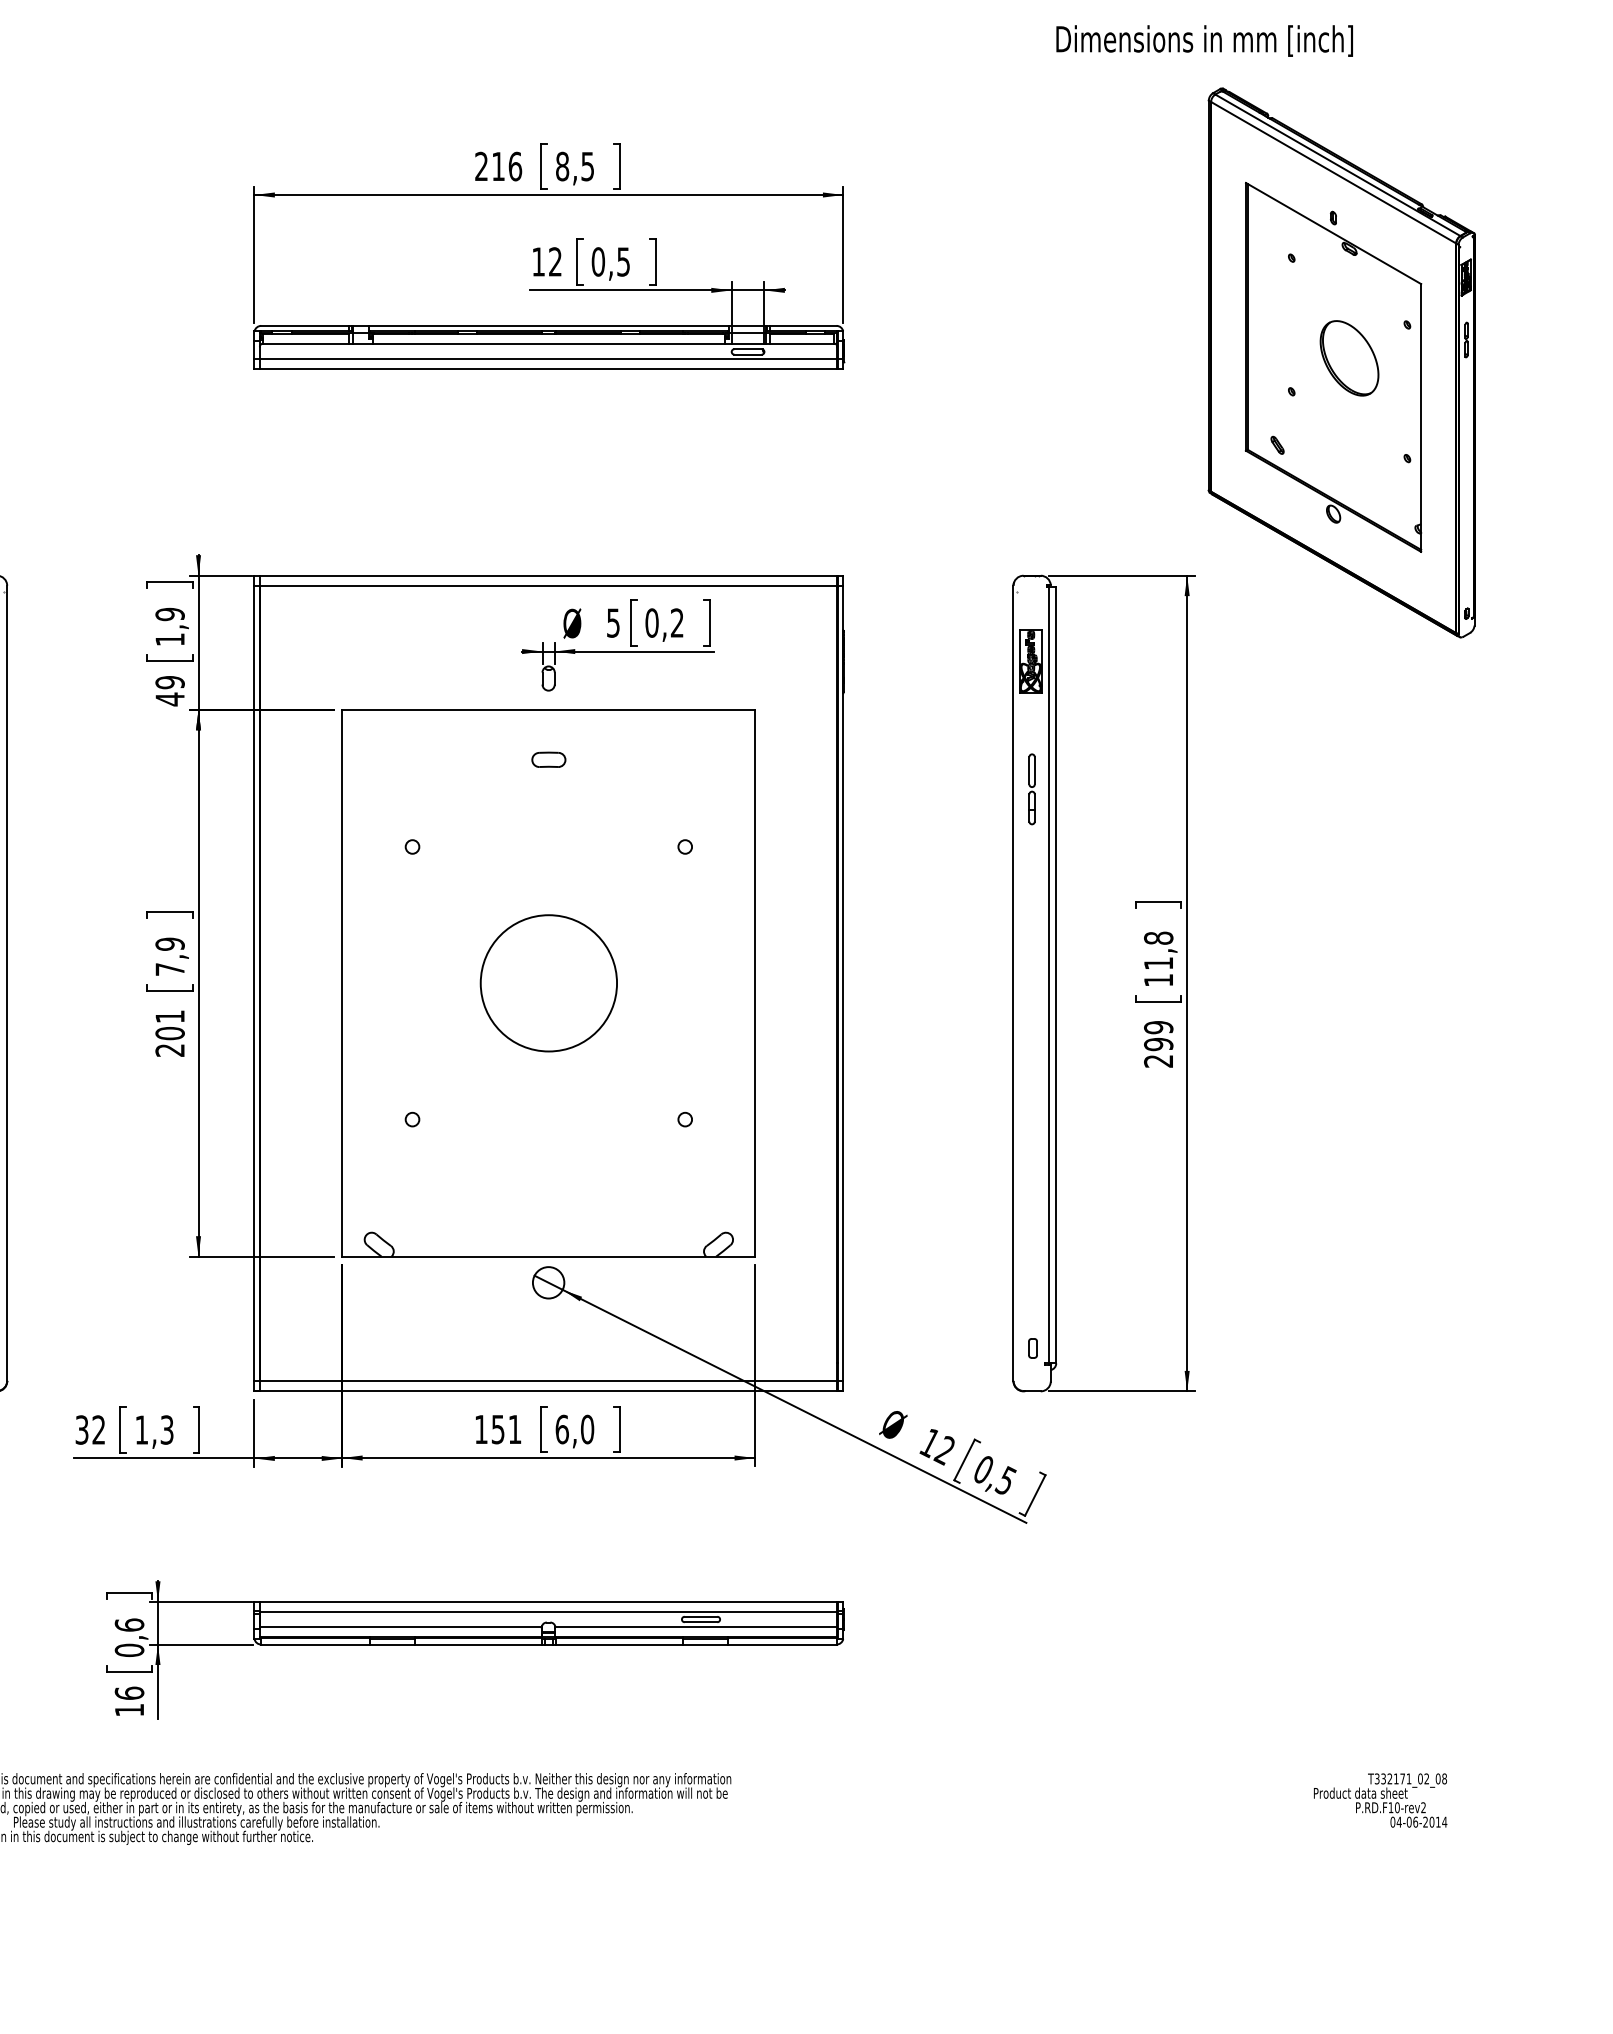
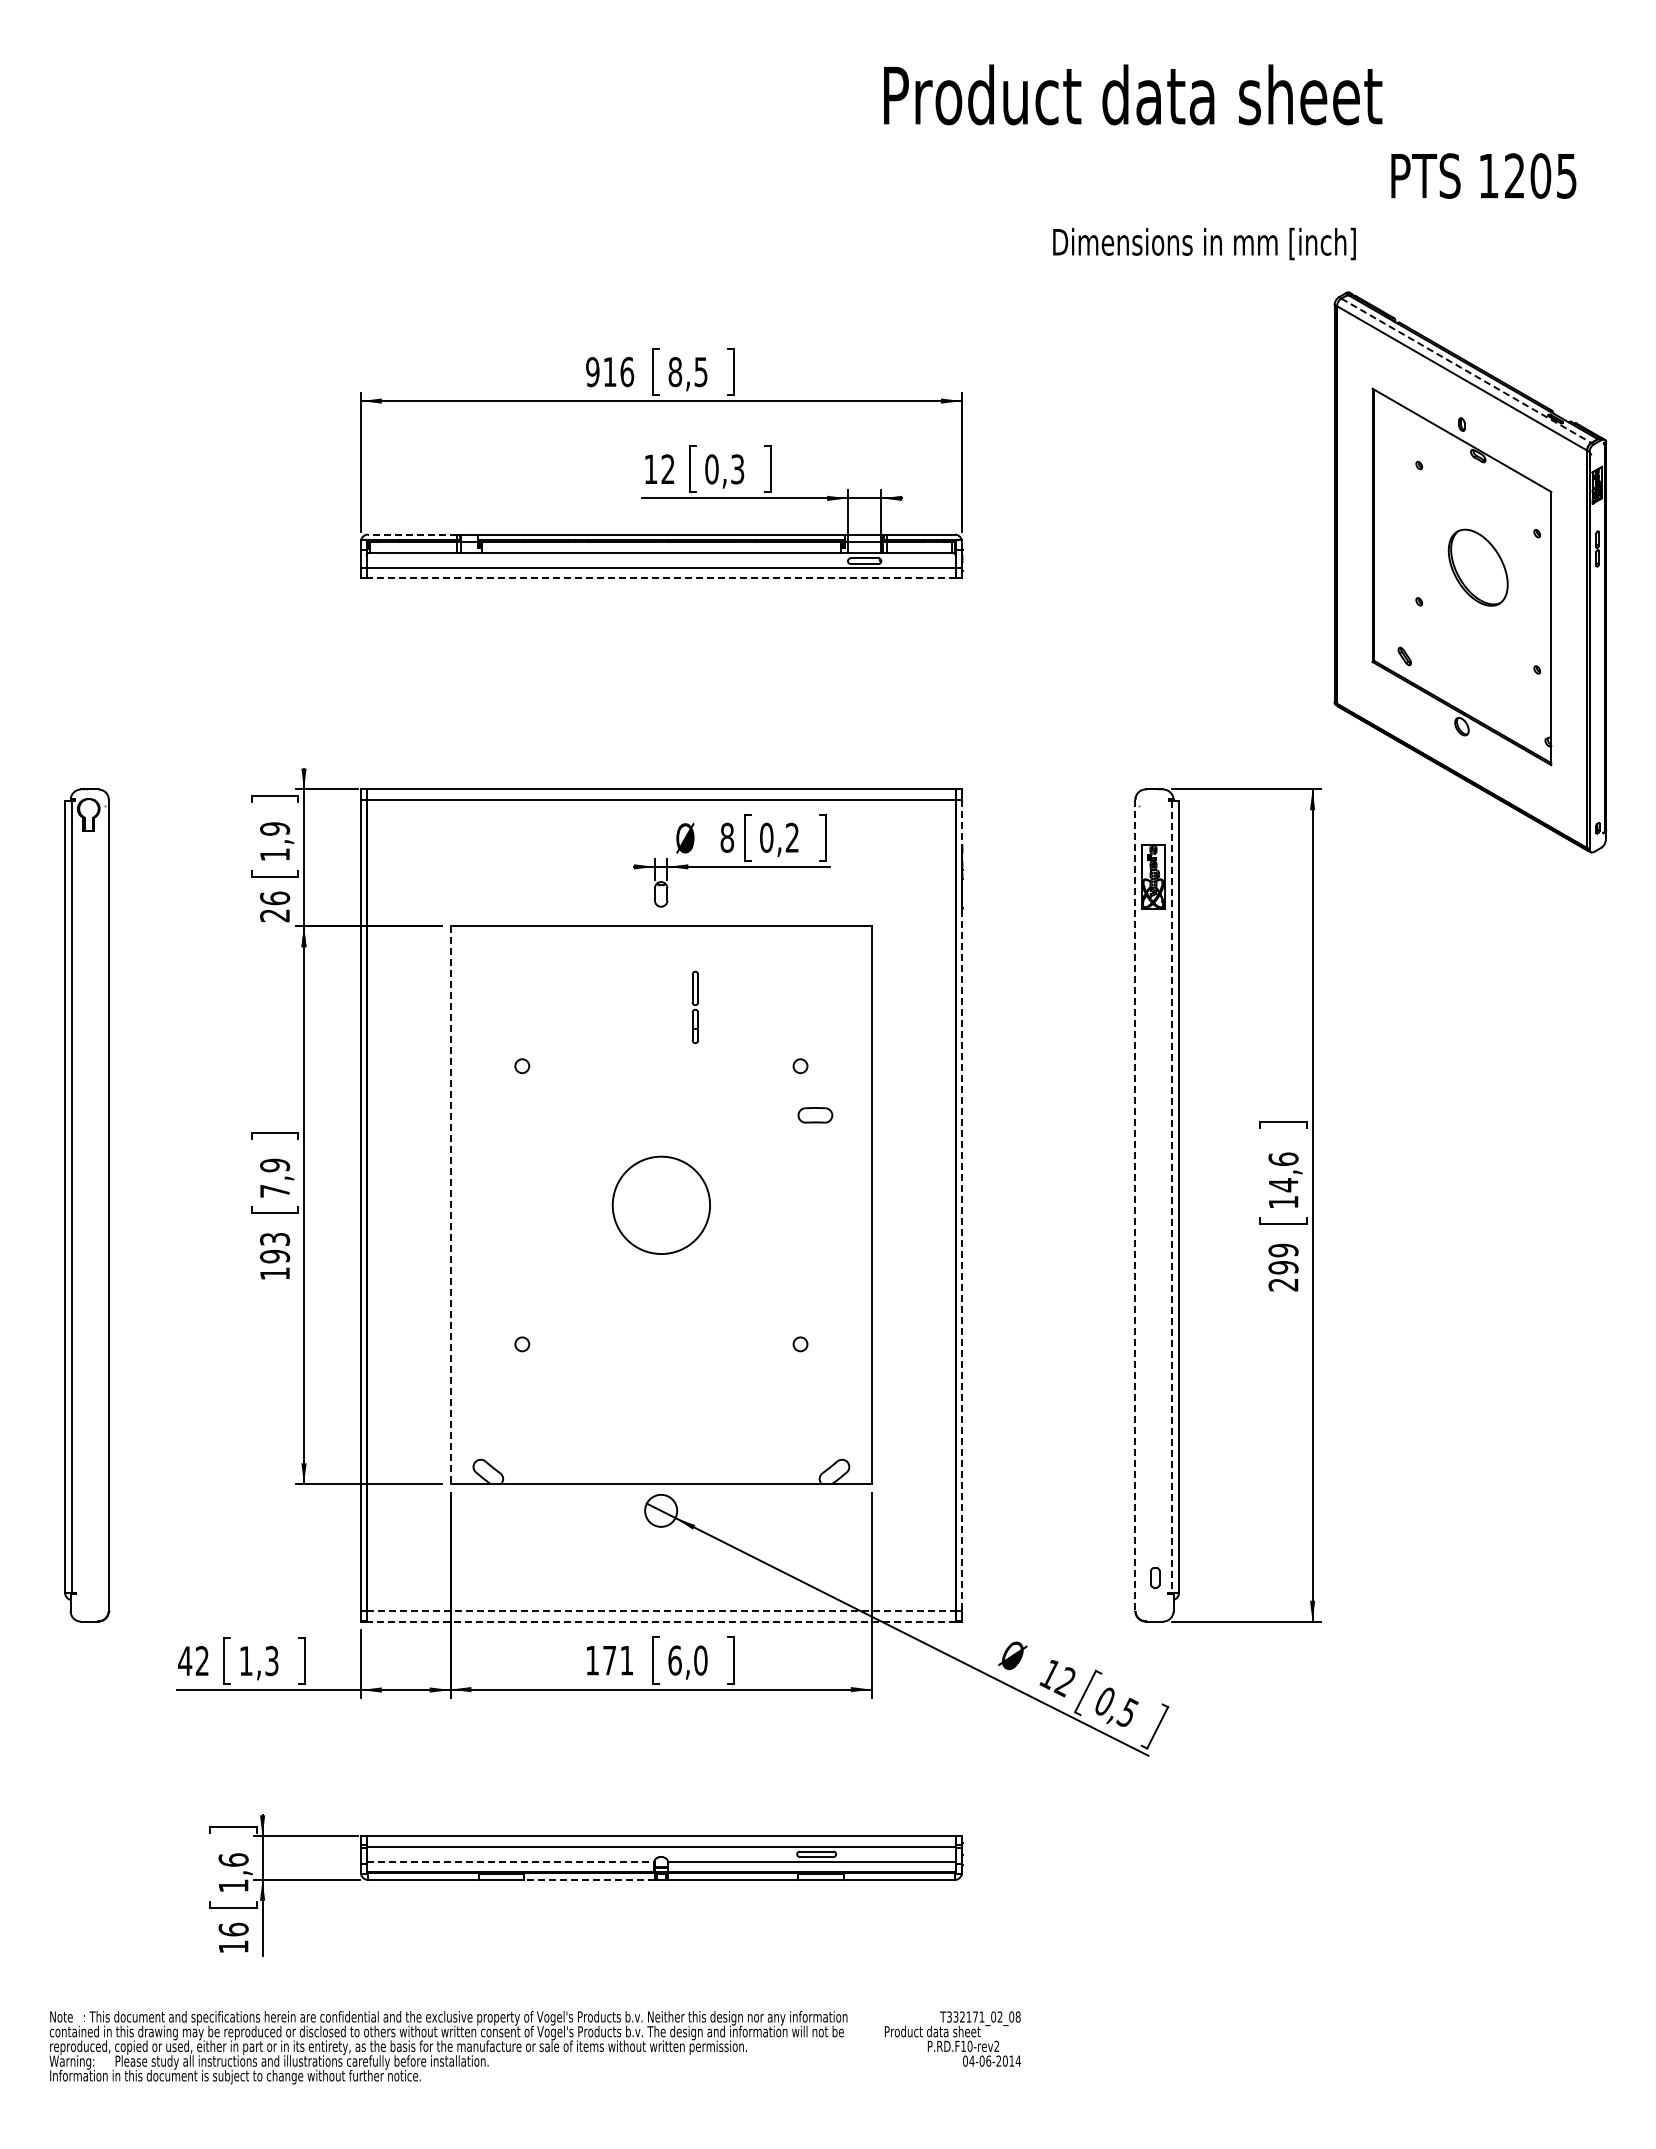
text: (1204, 40) -> (1204, 243), moved
text: (481, 166) -> (592, 372), 216 -> 916
line: (1338, 166) -> (1466, 371), solid -> dashed
text: (623, 261) -> (737, 468), 0,5 -> 0,3
line: (304, 325) -> (412, 534), solid -> dashed
line: (548, 368) -> (661, 578), solid -> dashed
text: (613, 622) -> (727, 837), 5 -> 8
text: (170, 690) -> (275, 906), 49 -> 26
part: (548, 760) -> (815, 1115), moved
part: (1031, 788) -> (694, 1006), moved
text: (1158, 951) -> (1283, 1172), 11,8 -> 14,6
line: (1049, 975) -> (1172, 1197), solid -> dashed
circle: (547, 982) -> (660, 1204), size x0.7
line: (342, 983) -> (450, 1205), solid -> dashed
line: (843, 983) -> (961, 1205), solid -> dashed
line: (1013, 983) -> (1135, 1205), solid -> dashed
text: (170, 1033) -> (275, 1256), 201 -> 193
line: (548, 1381) -> (661, 1611), solid -> dashed
line: (548, 1391) -> (661, 1621), solid -> dashed
text: (497, 1429) -> (609, 1660), 151 -> 171
text: (82, 1430) -> (185, 1661), 32 -> 42
line: (400, 1627) -> (510, 1862), solid -> dashed
line: (477, 1644) -> (588, 1879), solid -> dashed
text: (129, 1650) -> (233, 1885), 0,6 -> 1,6
text: (1380, 1800) -> (952, 2038), moved

